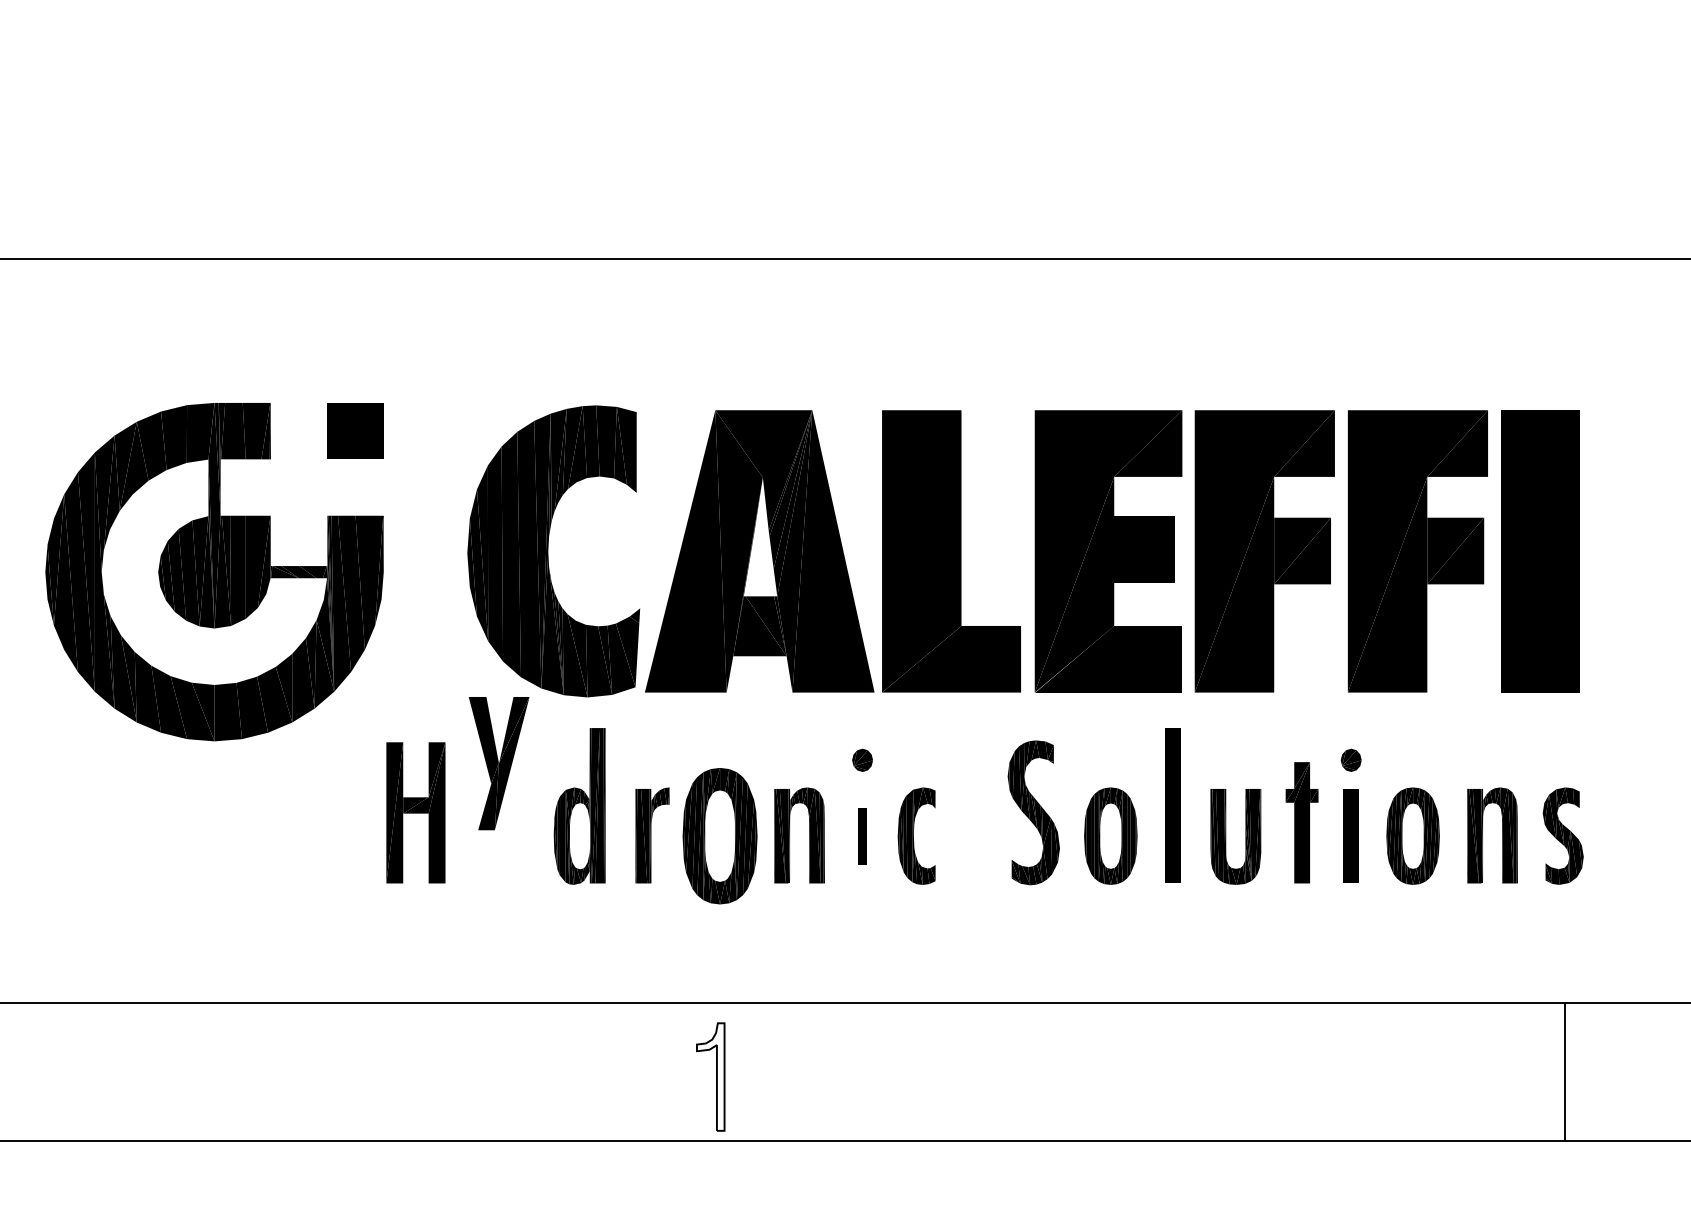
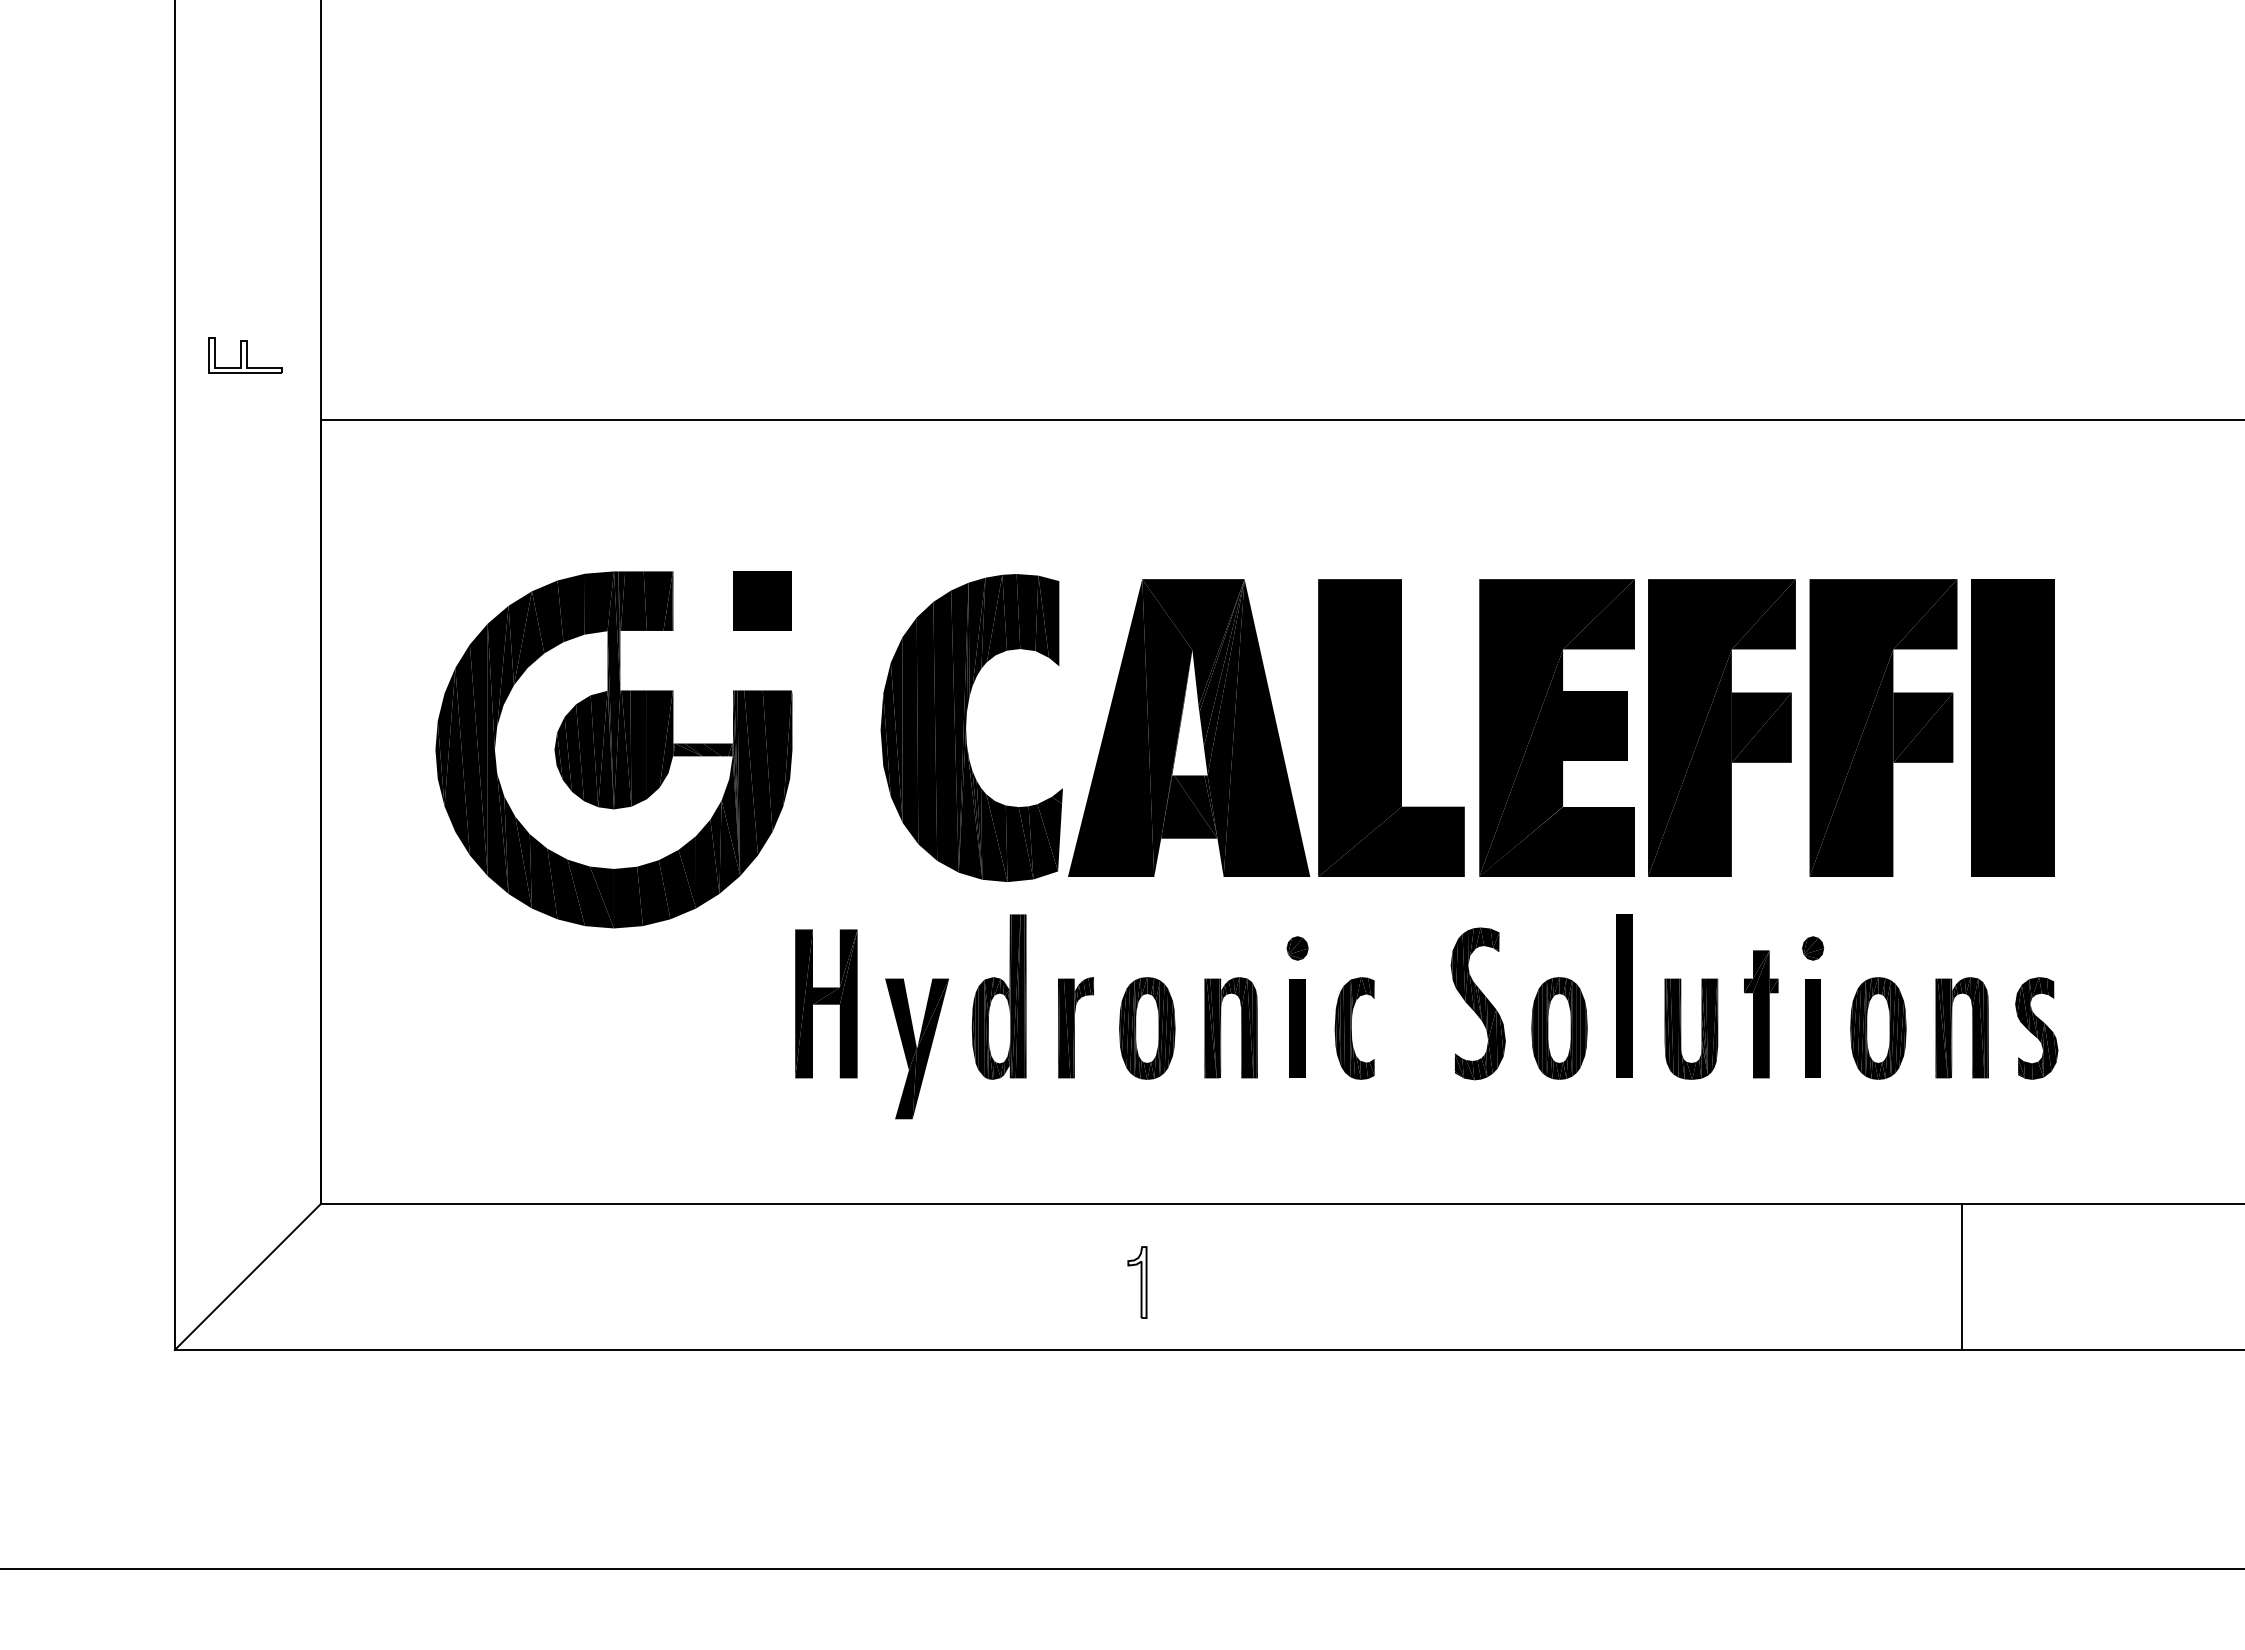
part: (498, 763) -> (916, 1048), moved
part: (720, 836) -> (1147, 1028), size x0.71
part: (862, 836) -> (1297, 1028), size x1.67
line: (1565, 1071) -> (1962, 1276), moved
part: (710, 1076) -> (1137, 1282), size x0.62

